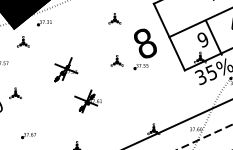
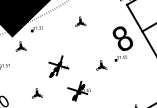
part: (114, 18) -> (80, 21), moved
part: (116, 60) -> (100, 64), moved
part: (15, 93) -> (37, 93), moved

